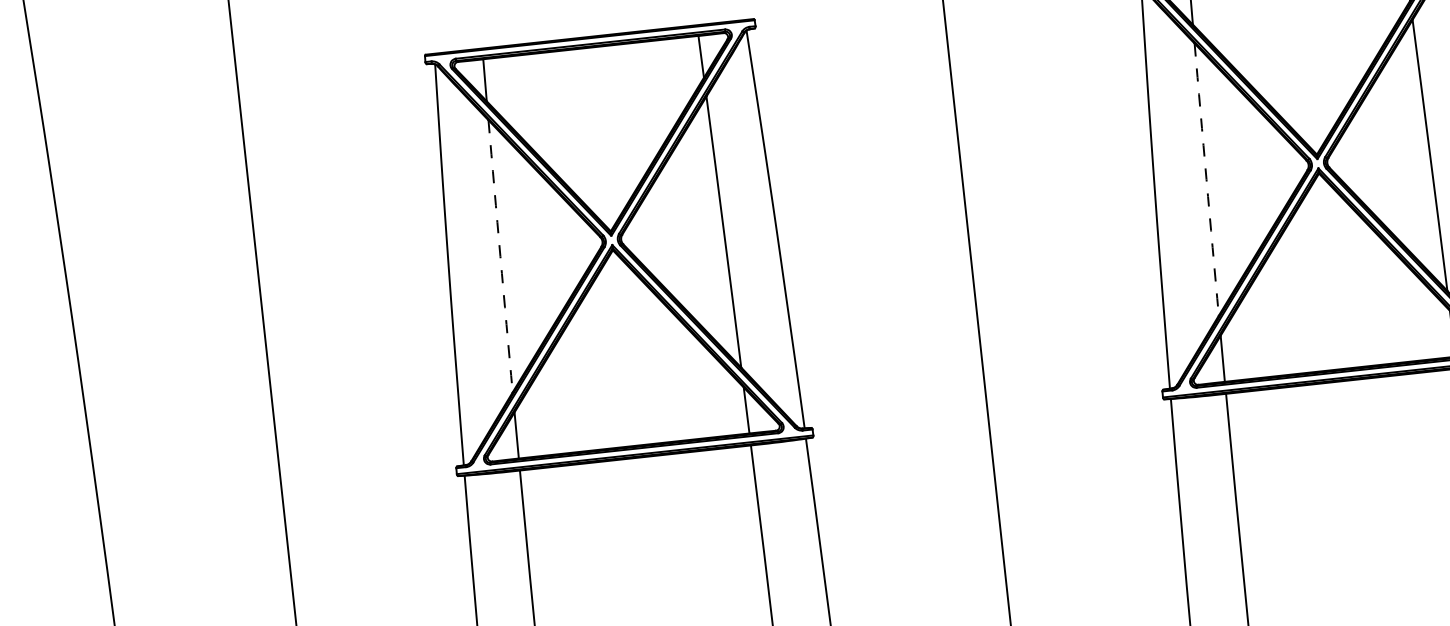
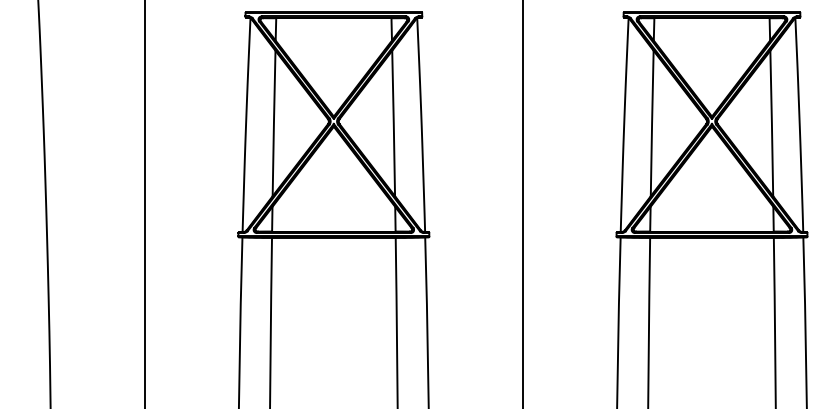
arc: (1207, 179) -> (652, 123), dashed -> solid
arc: (499, 256) -> (273, 123), dashed -> solid

